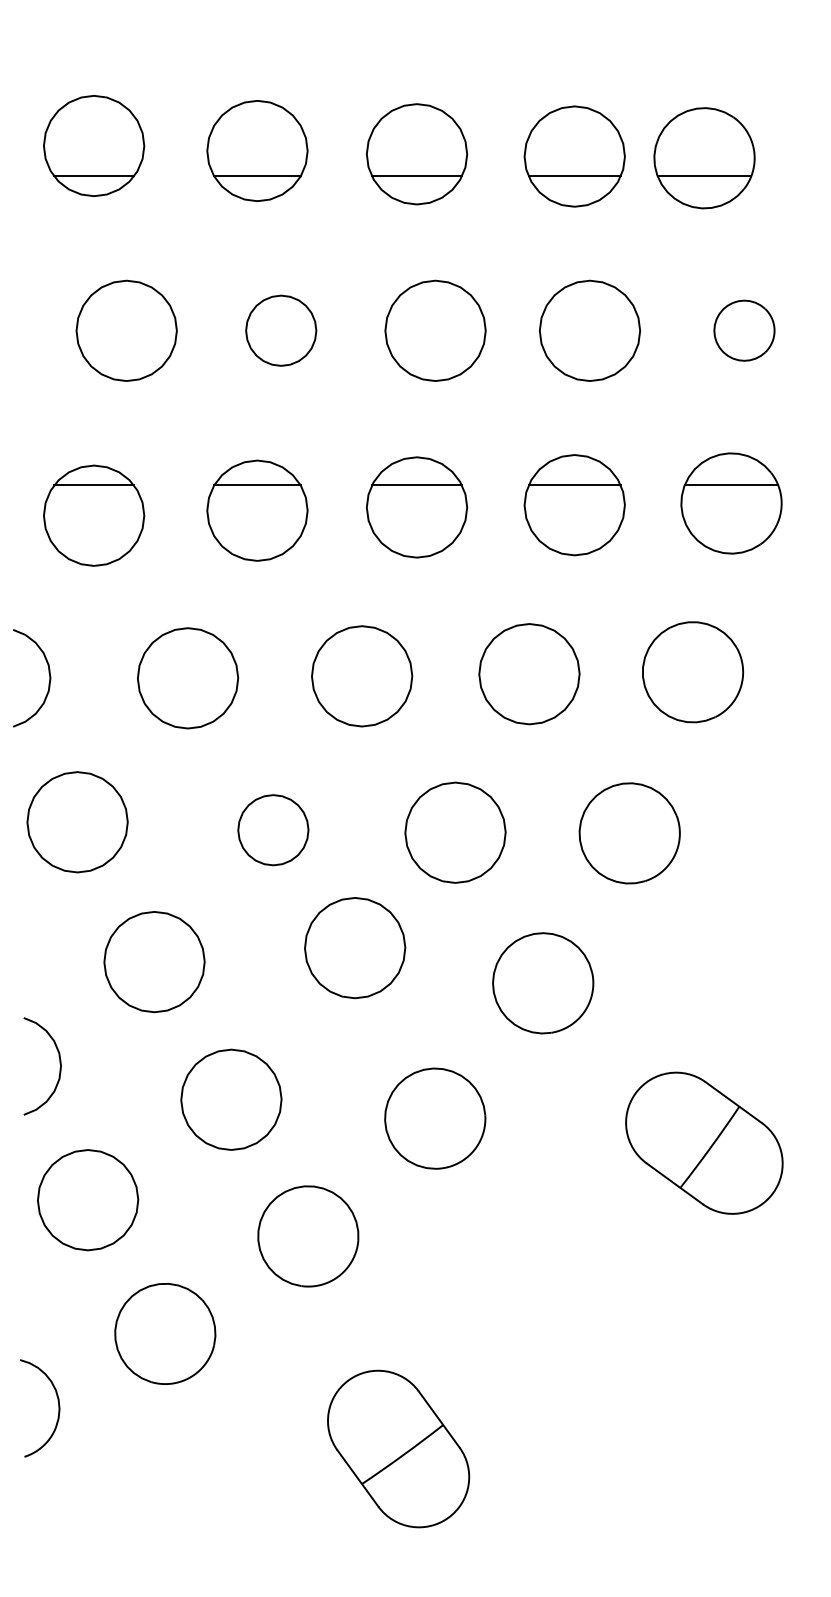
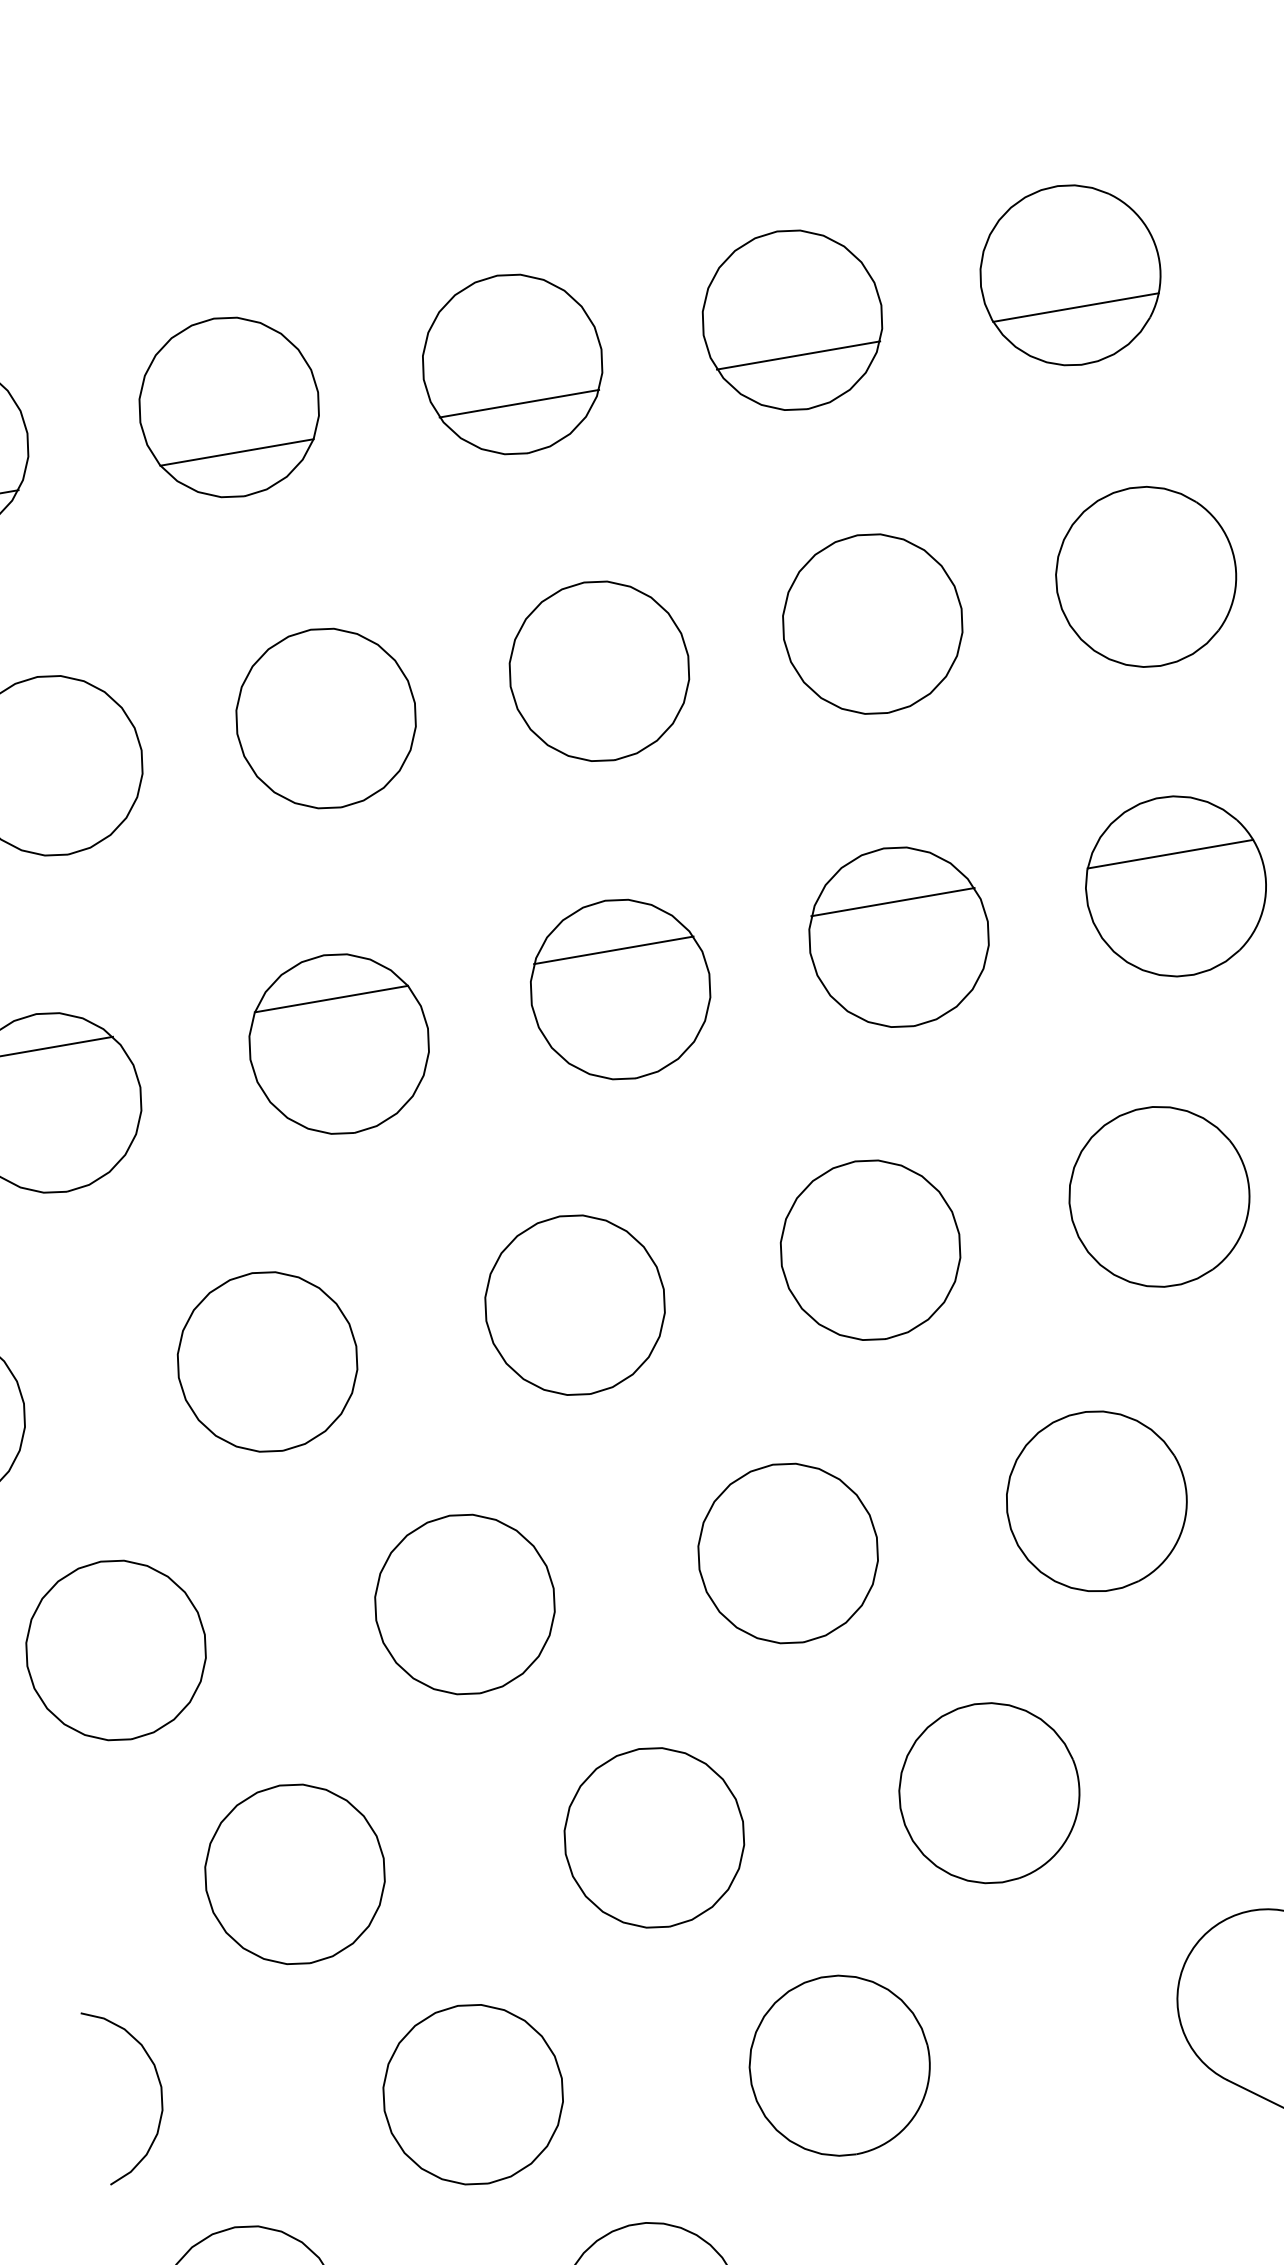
part: (704, 158) -> (1070, 275), moved
part: (281, 330) -> (326, 717), size x1.43
part: (744, 330) -> (1146, 576), size x1.67
part: (273, 830) -> (465, 1605), size x1.43
part: (355, 948) -> (655, 1838), moved

